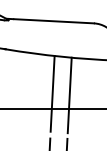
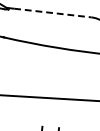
line: (54, 21) -> (53, 13), solid -> dashed
line: (52, 93) -> (47, 83), removed
line: (69, 95) -> (63, 86), removed

